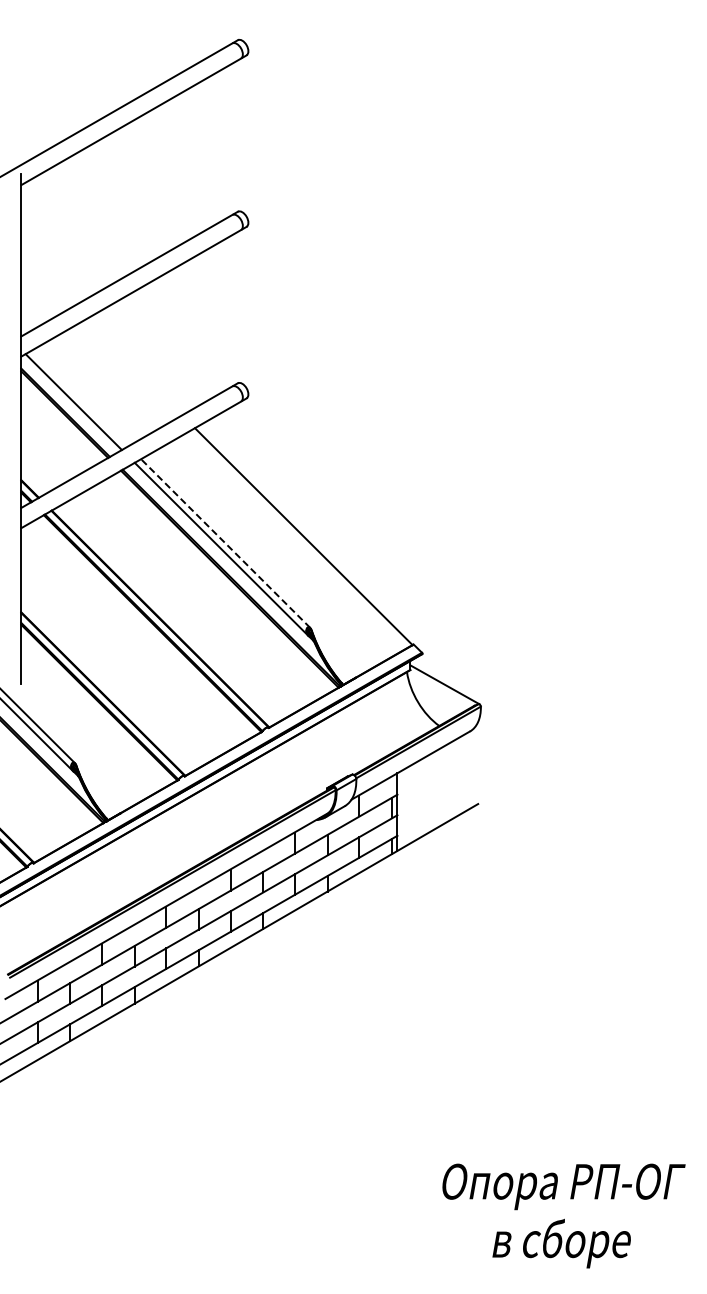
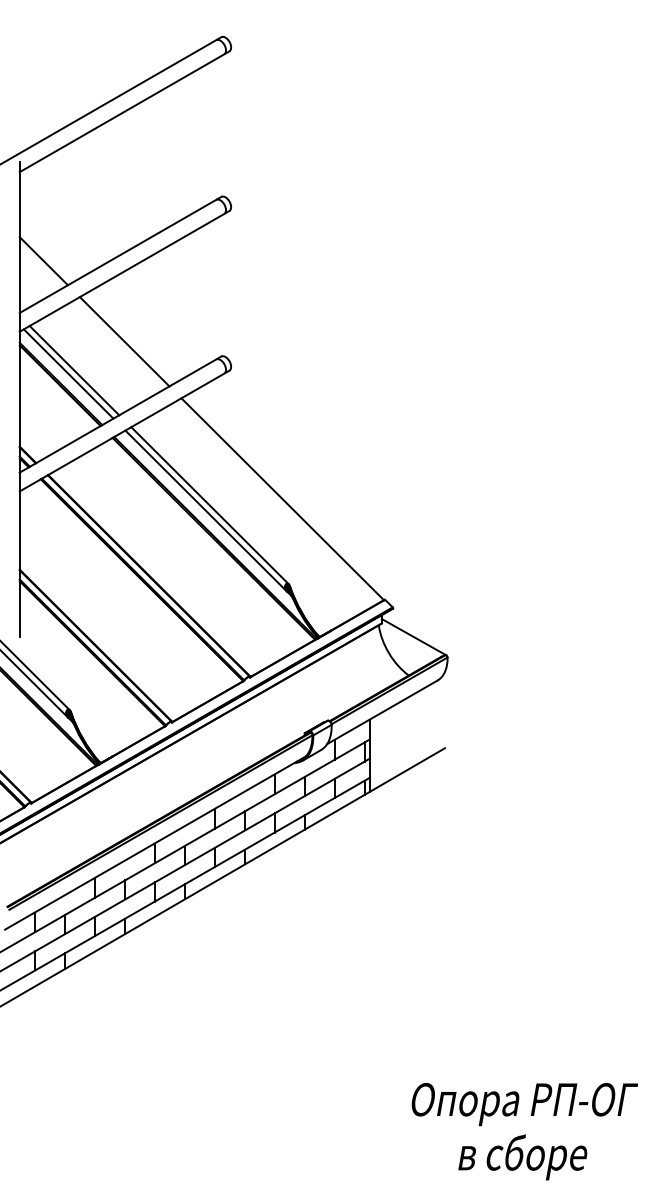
line: (47, 280) -> (44, 260), added
line: (133, 367) -> (124, 341), added
line: (79, 398) -> (73, 370), added
line: (225, 543) -> (209, 505), dashed -> solid

